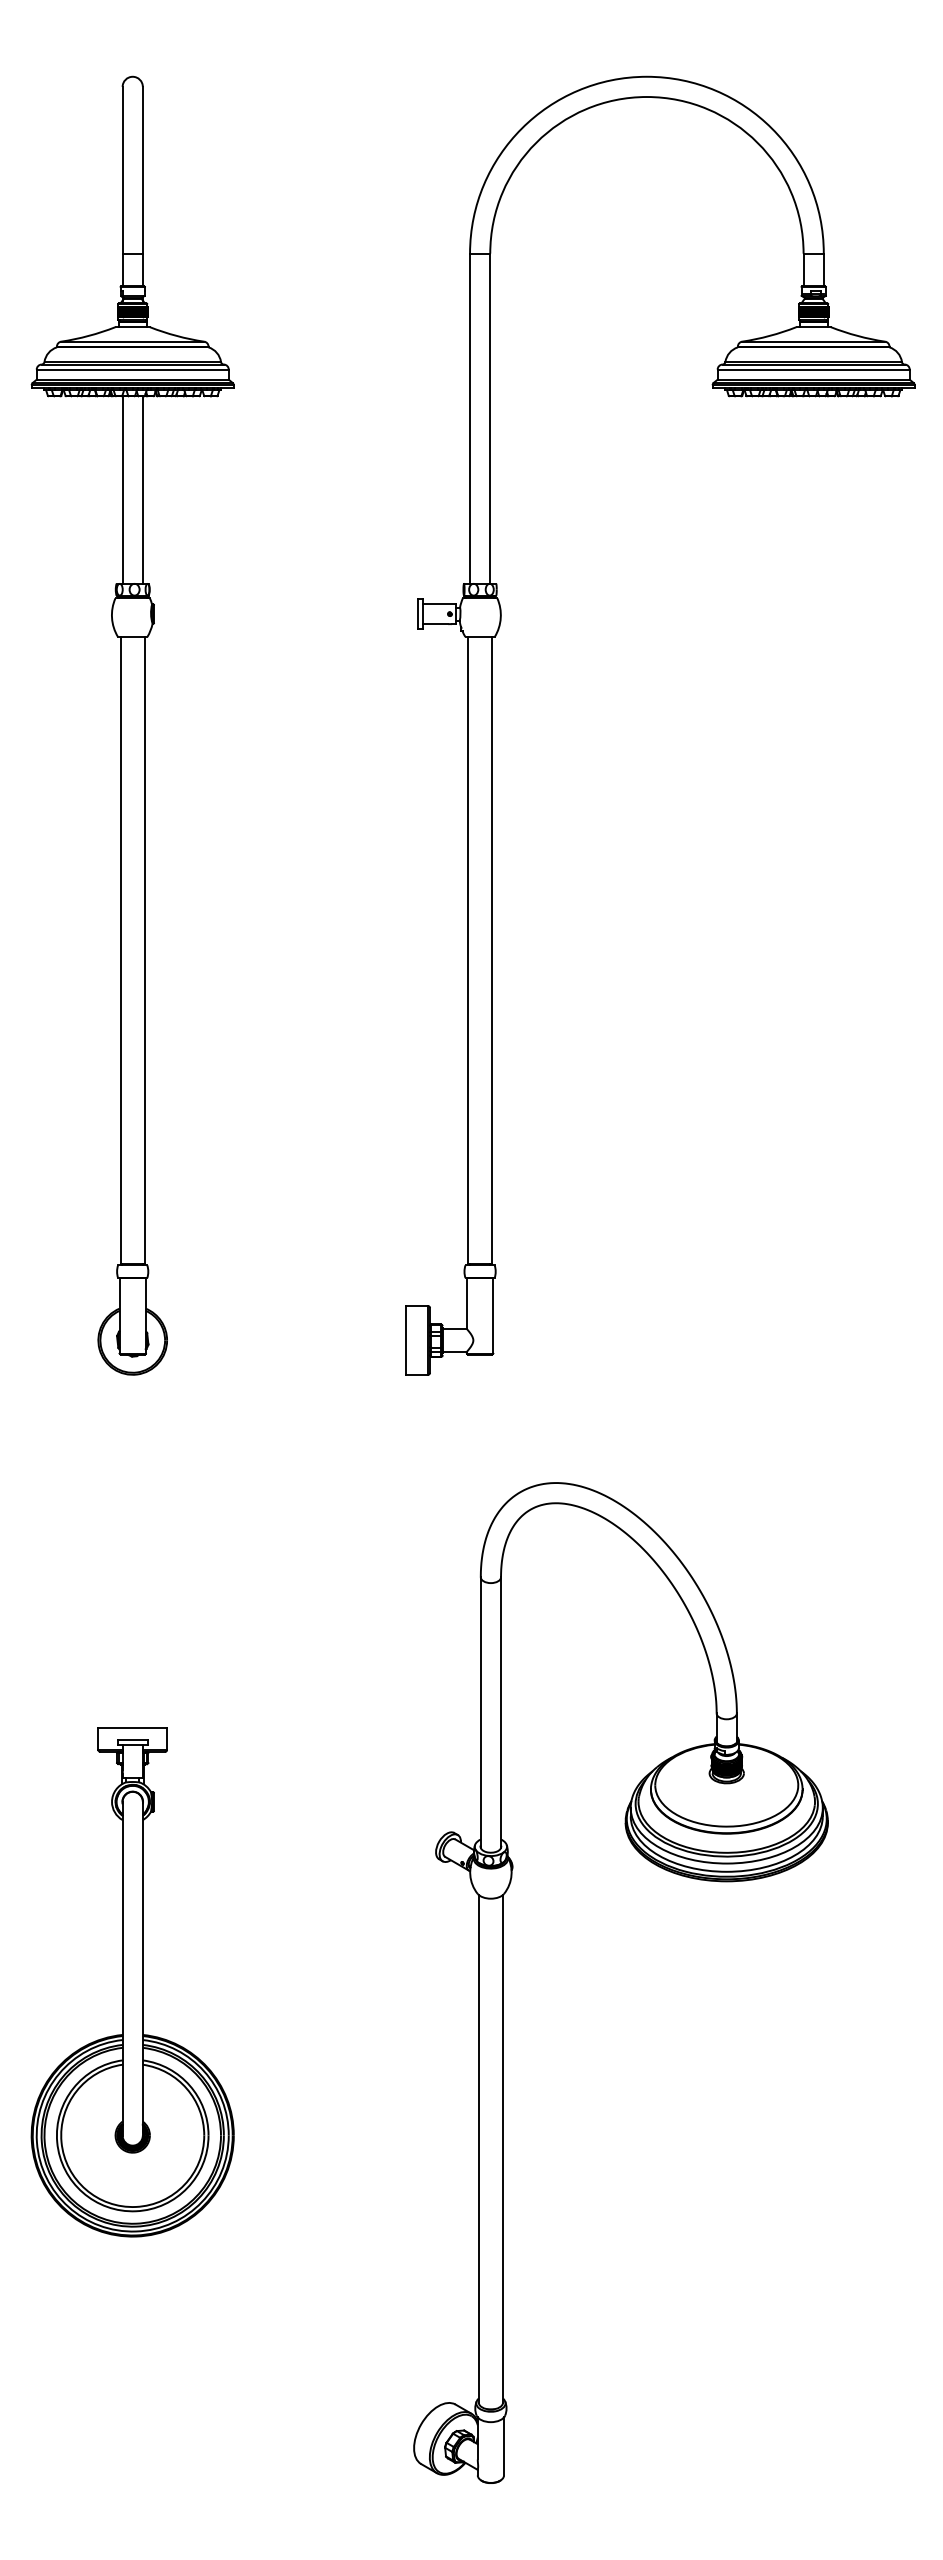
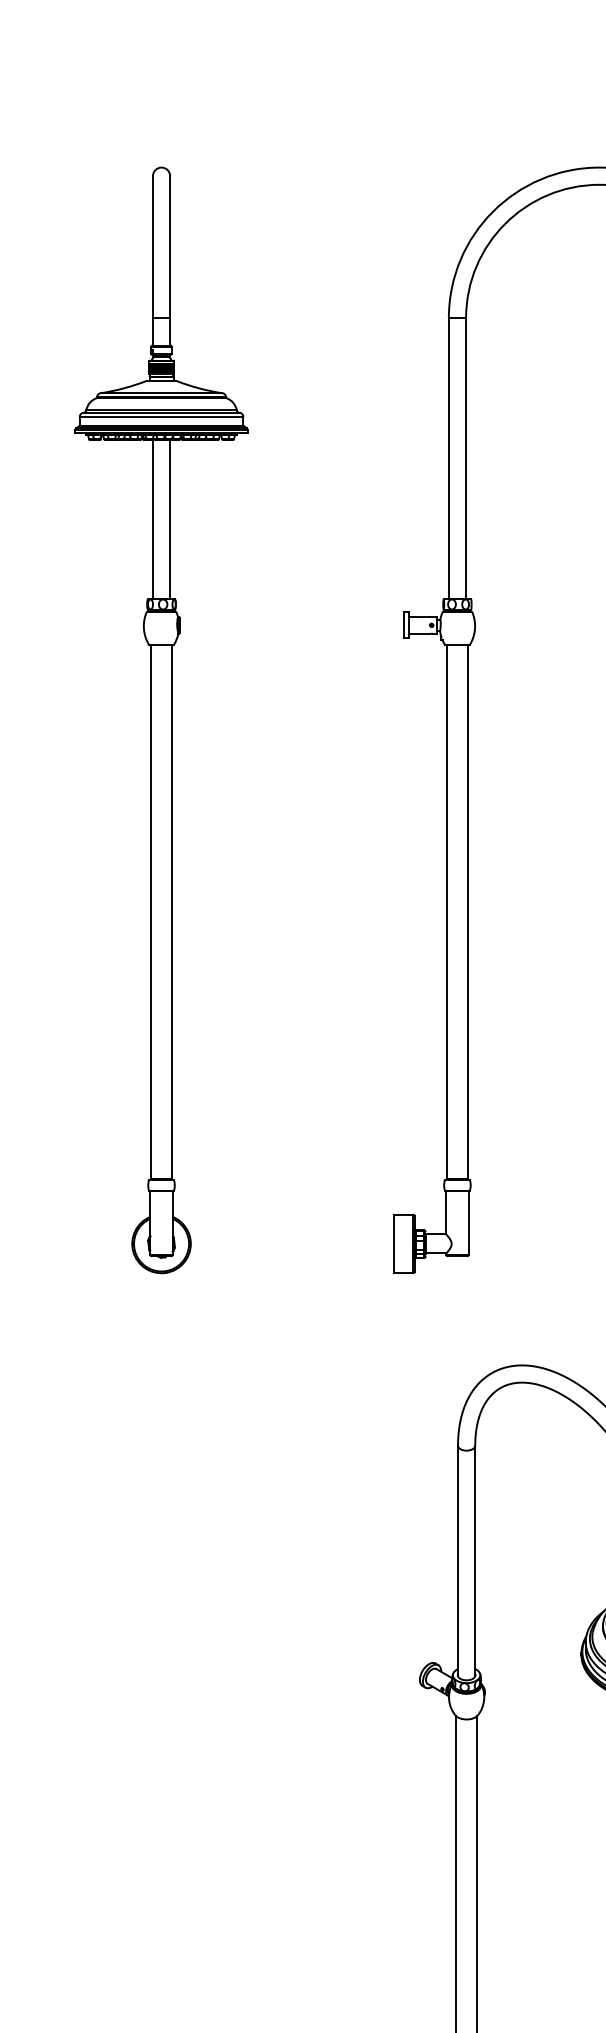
part: (132, 1982) -> (161, 1790), removed

